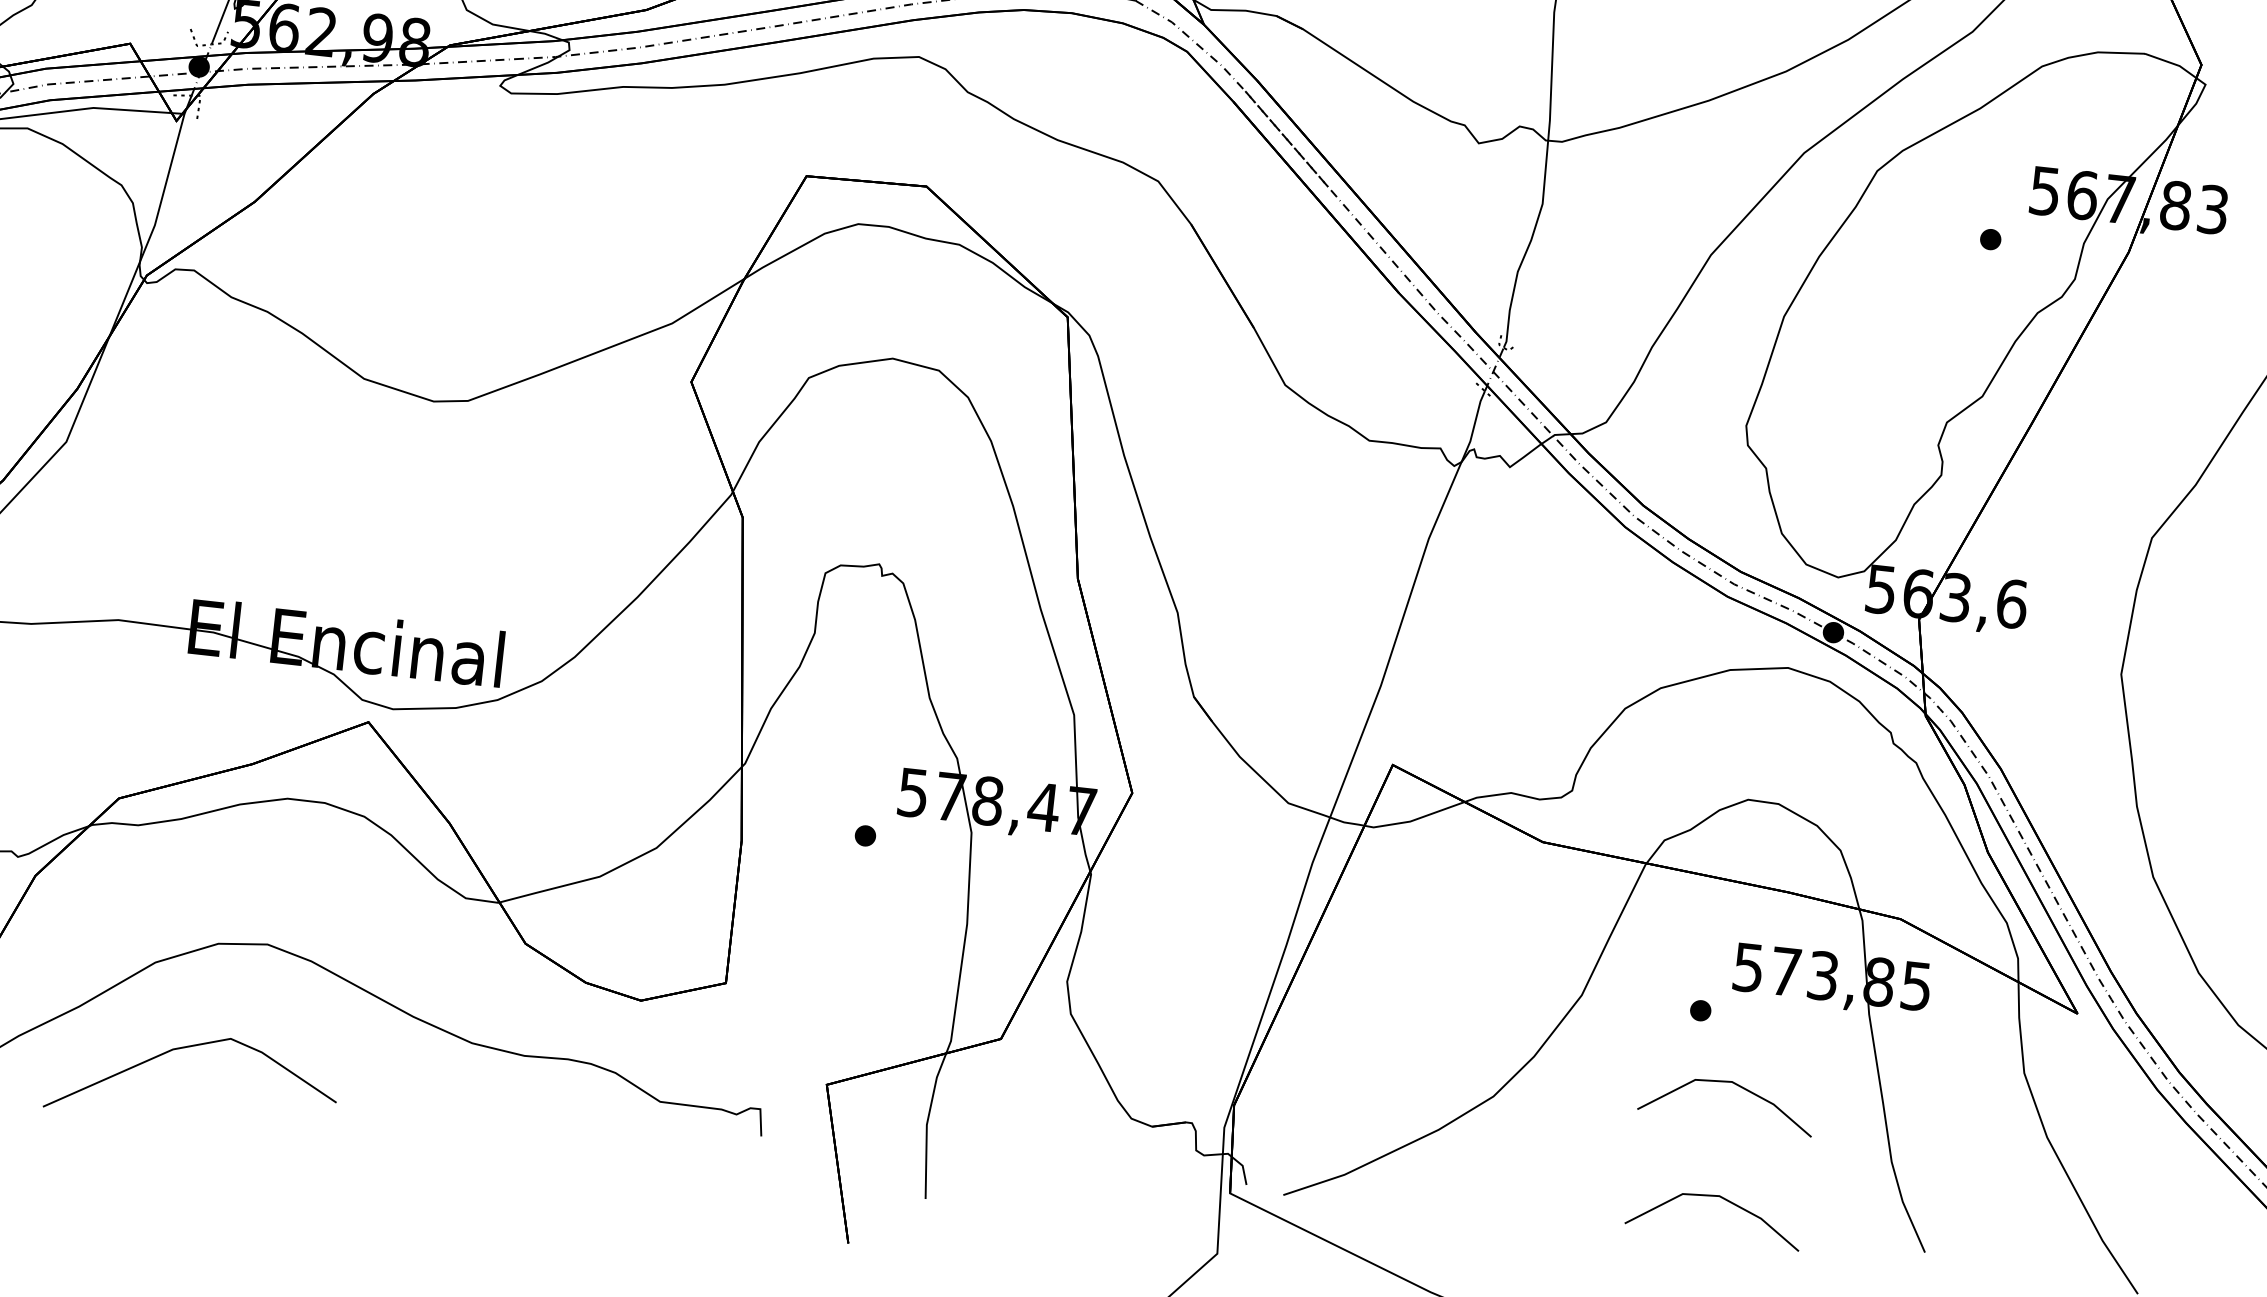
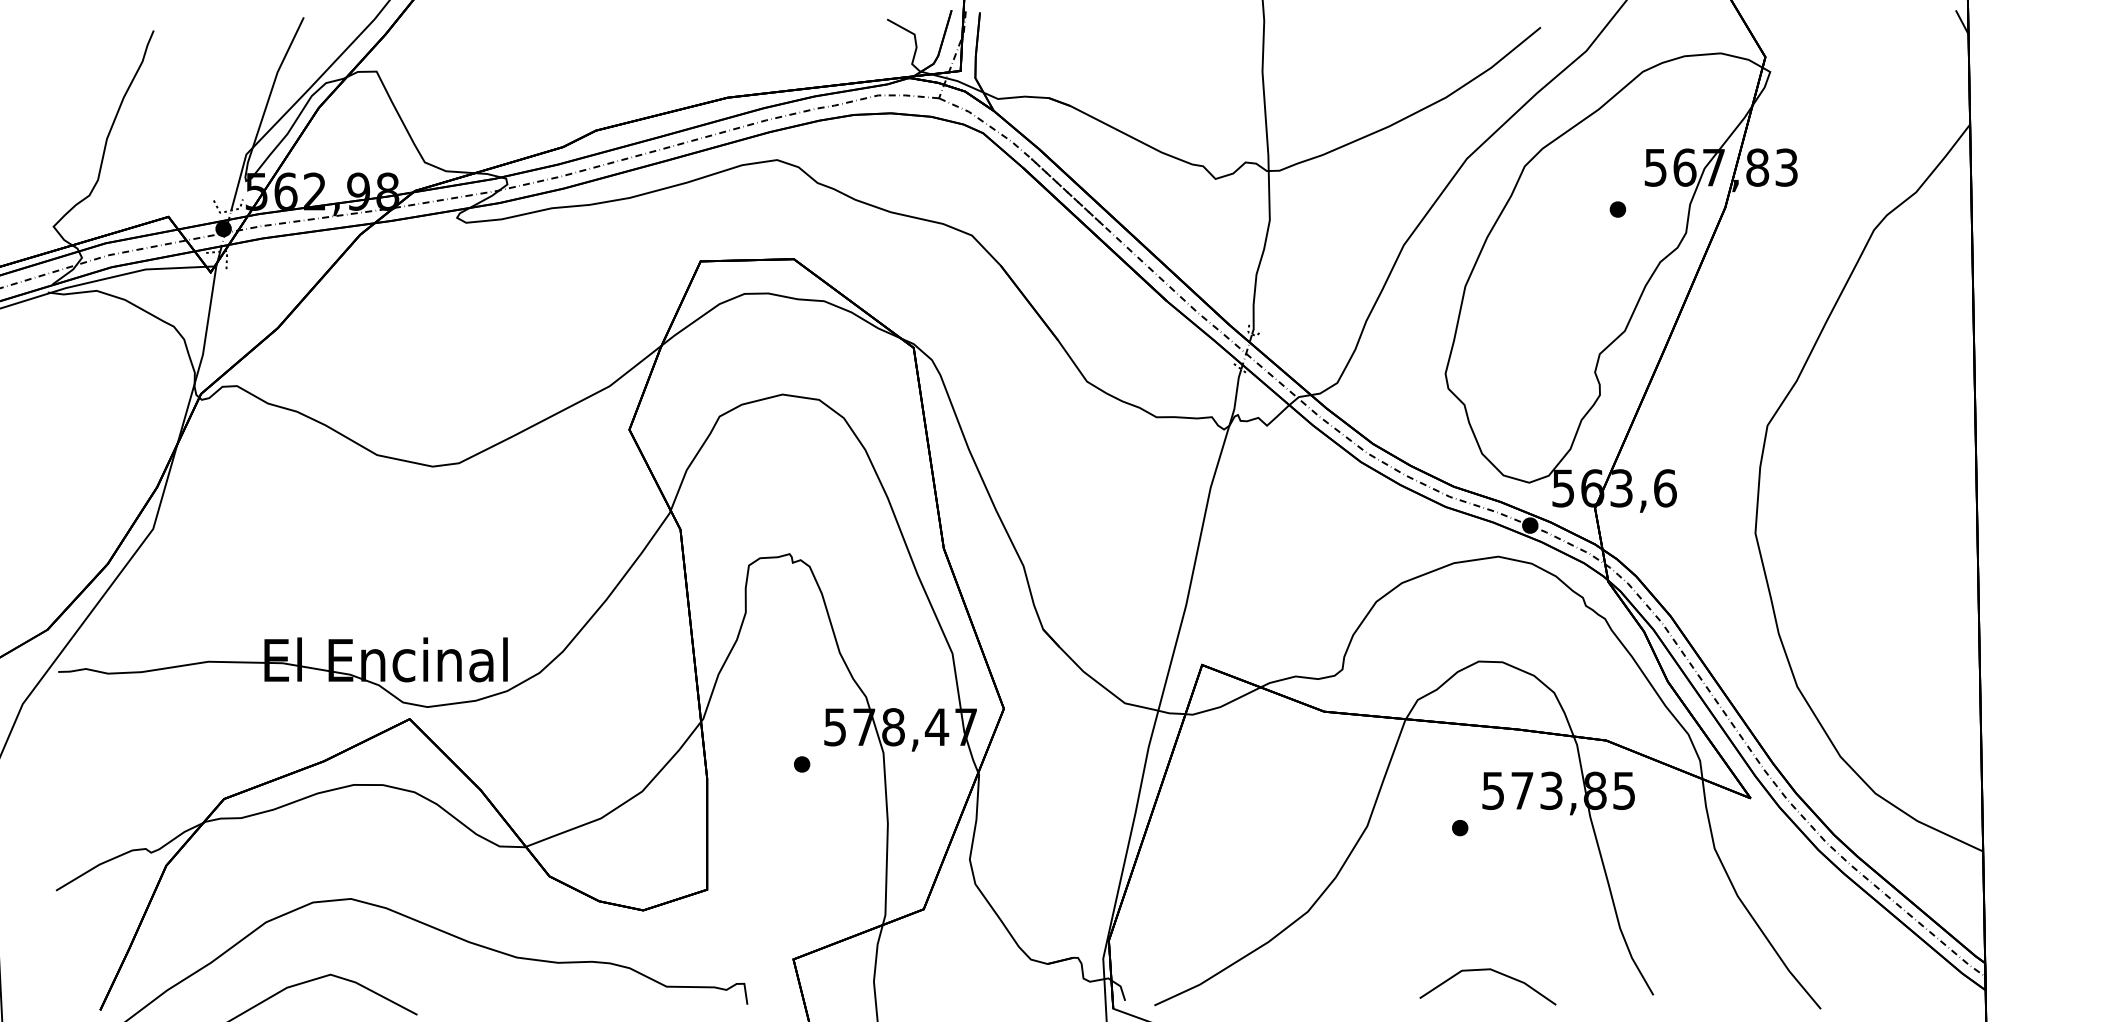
line: (1734, 1085) -> (1492, 882), removed

